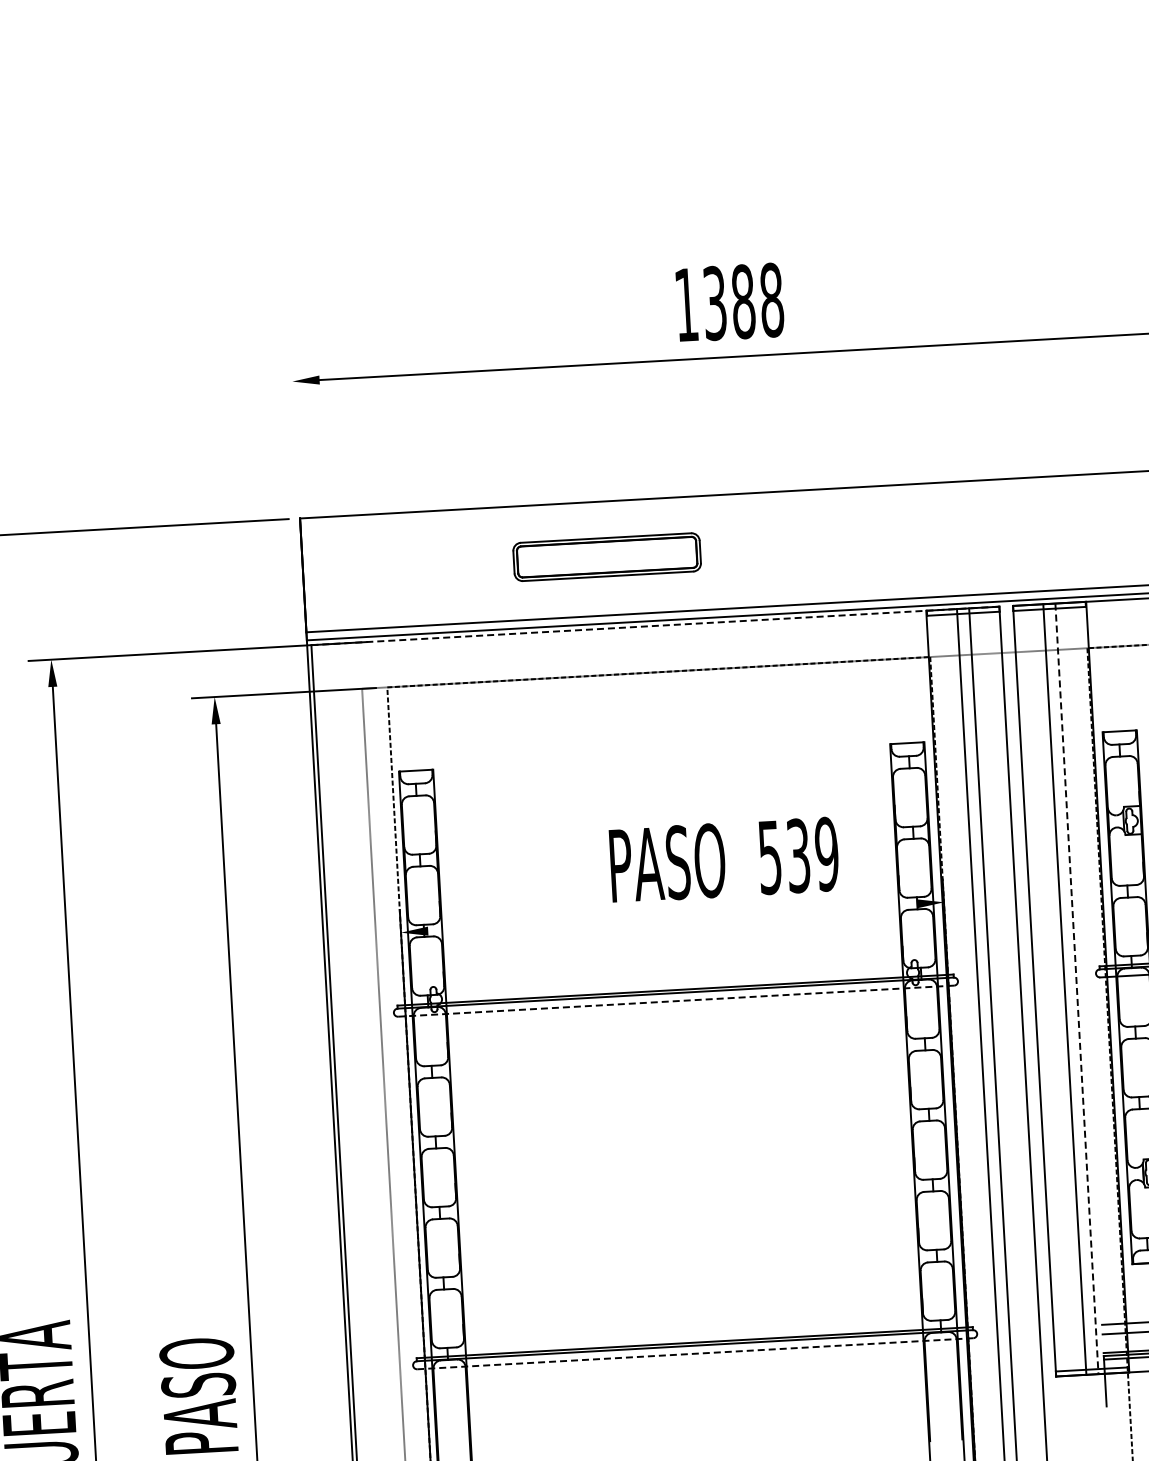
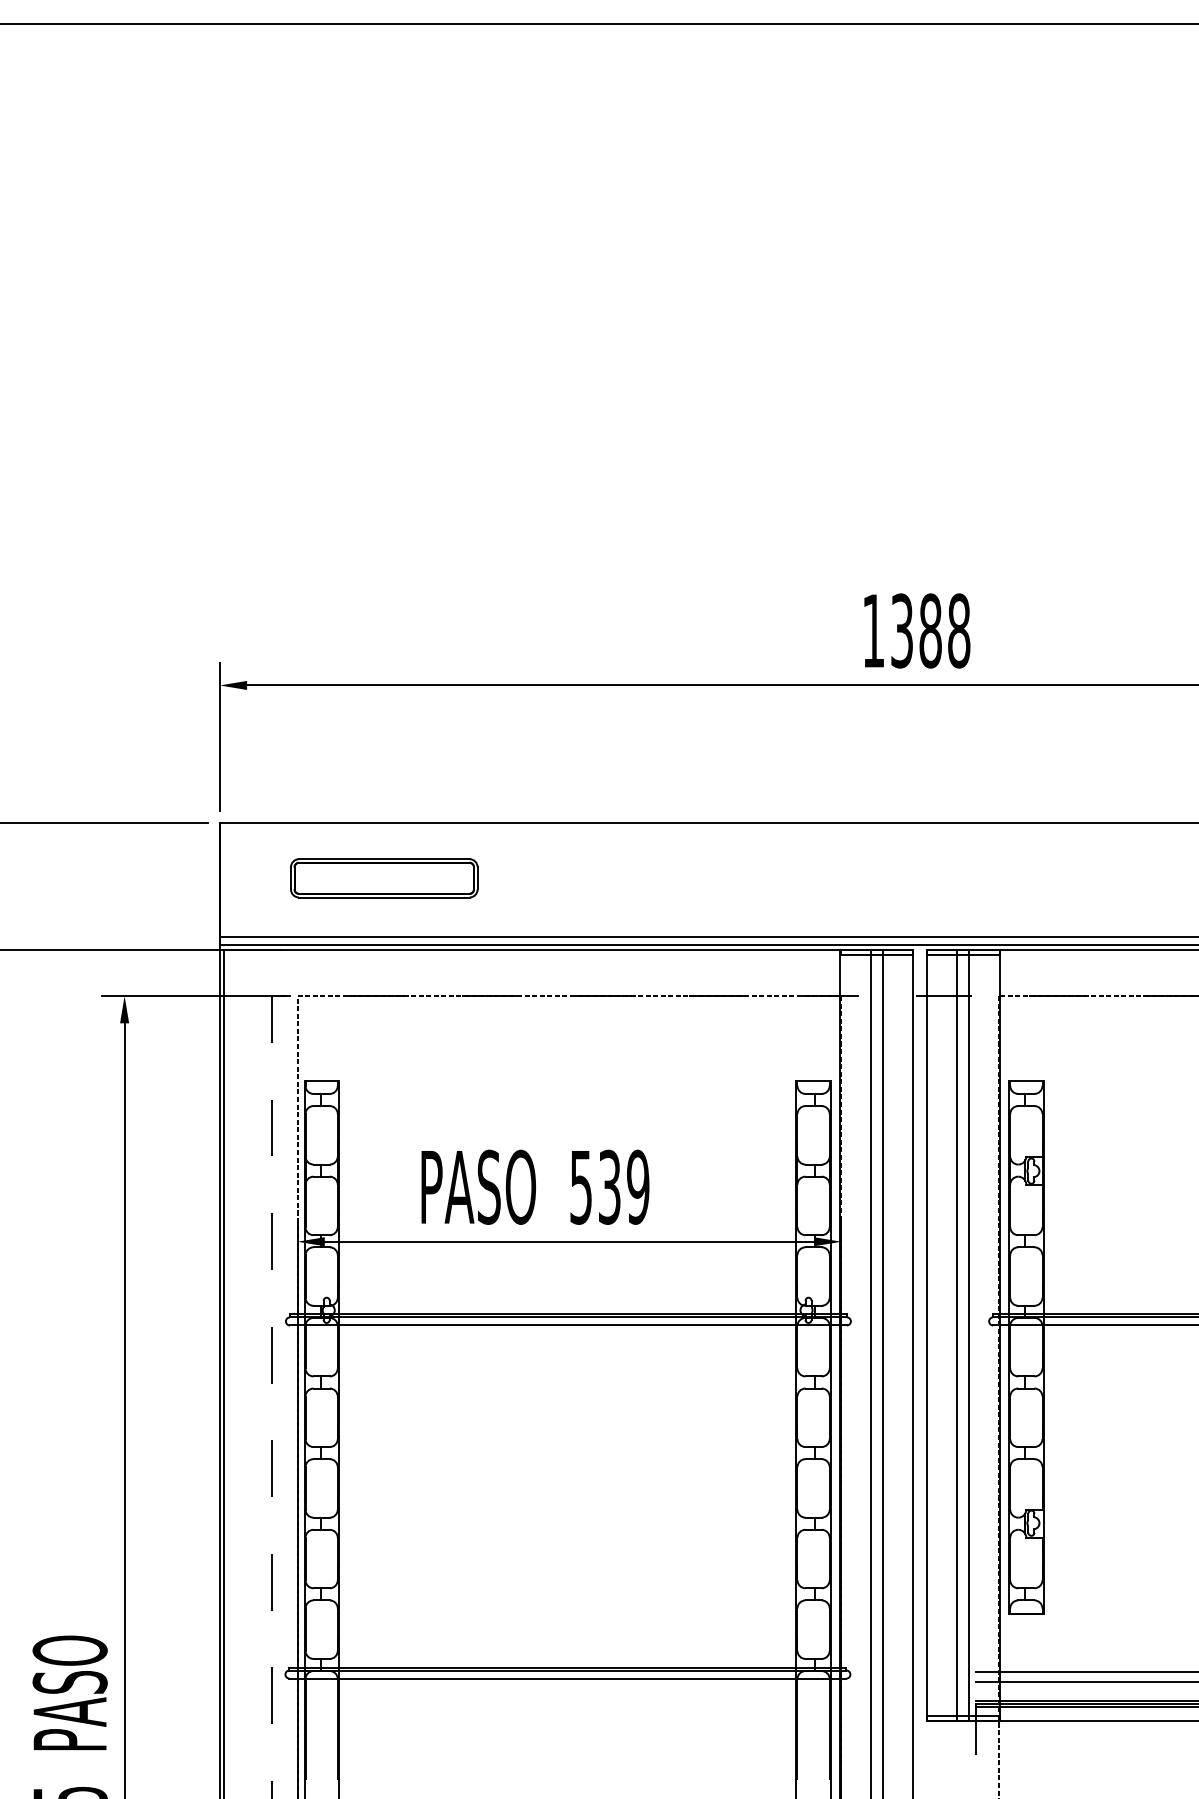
text: (730, 302) -> (917, 630), moved
line: (294, 432) -> (219, 736), added
part: (607, 557) -> (384, 878), moved
line: (655, 625) -> (568, 949), dashed -> solid
text: (724, 859) -> (535, 1186), moved
line: (672, 917) -> (569, 1241), added
line: (1077, 988) -> (969, 1335), dashed -> solid
line: (676, 1001) -> (568, 1325), dashed -> solid
line: (694, 1353) -> (567, 1678), dashed -> solid

